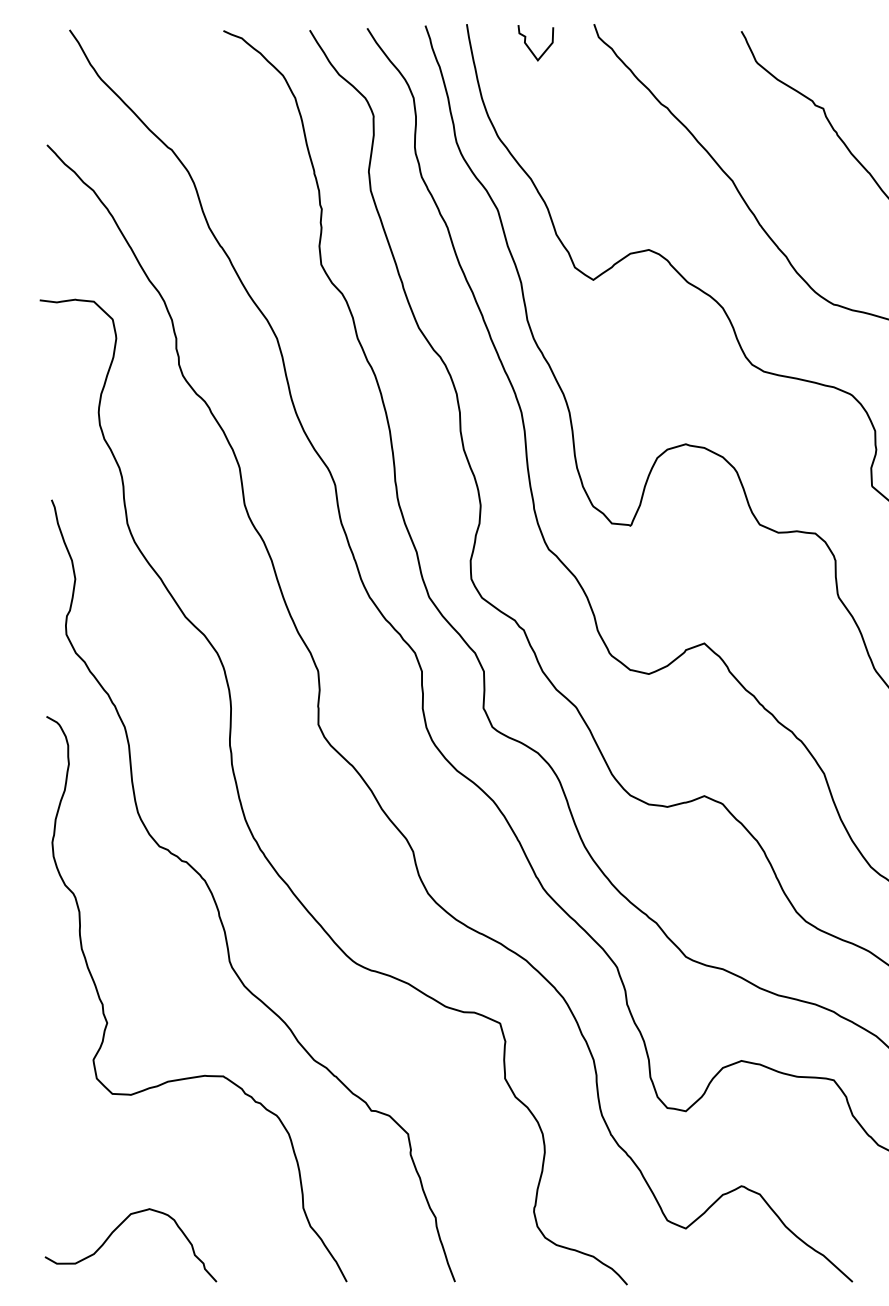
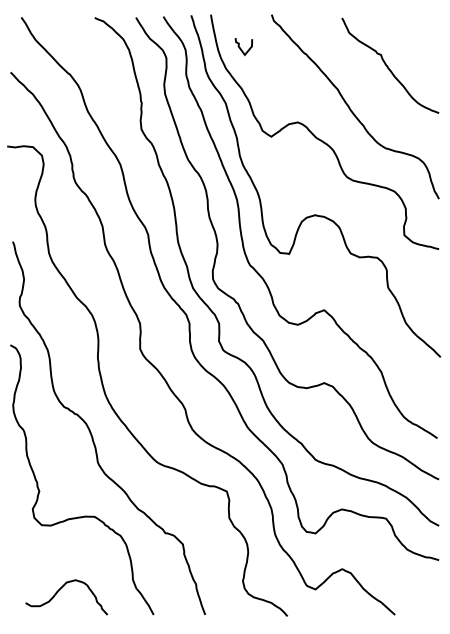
curve: (530, 46) -> (241, 48), moved
curve: (118, 1230) -> (60, 590), moved

